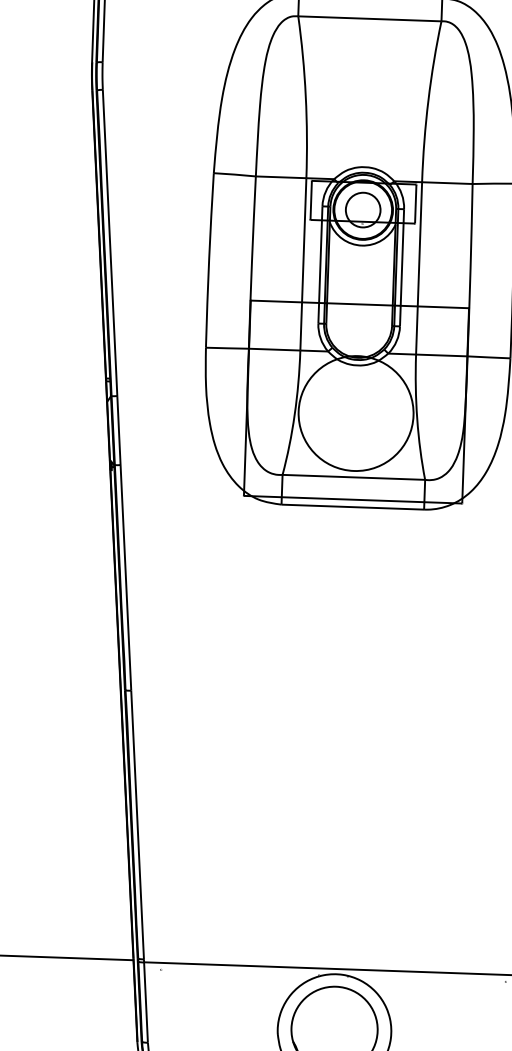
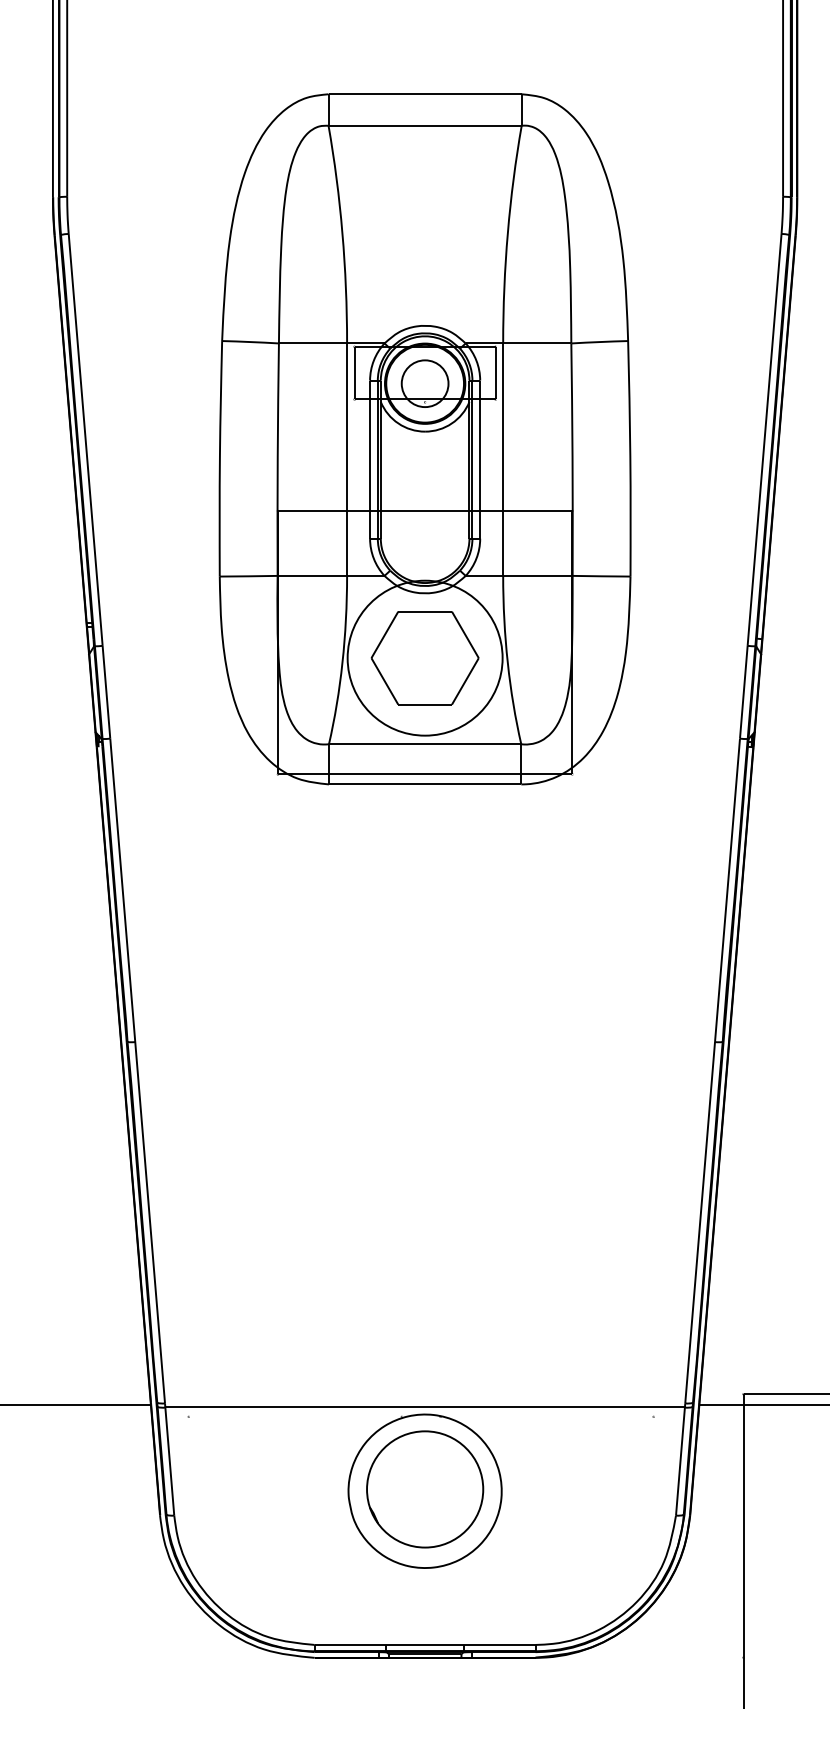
part: (355, 413) -> (424, 658), added

